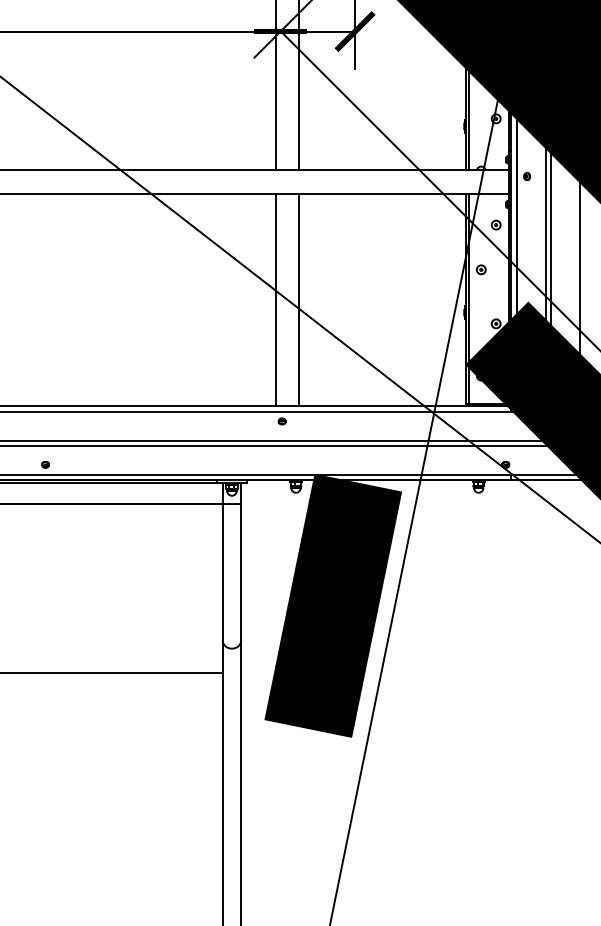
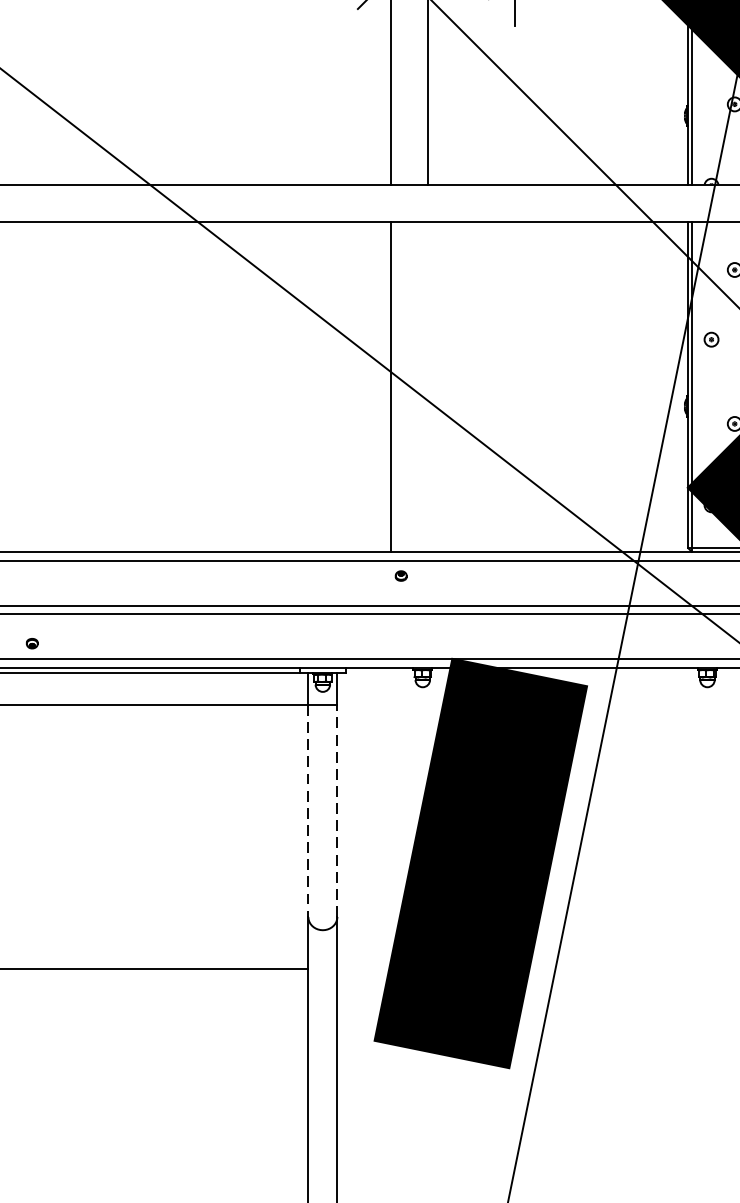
line: (299, 299) -> (428, 385), removed
line: (241, 571) -> (337, 809), solid -> dashed
line: (222, 572) -> (308, 811), solid -> dashed

